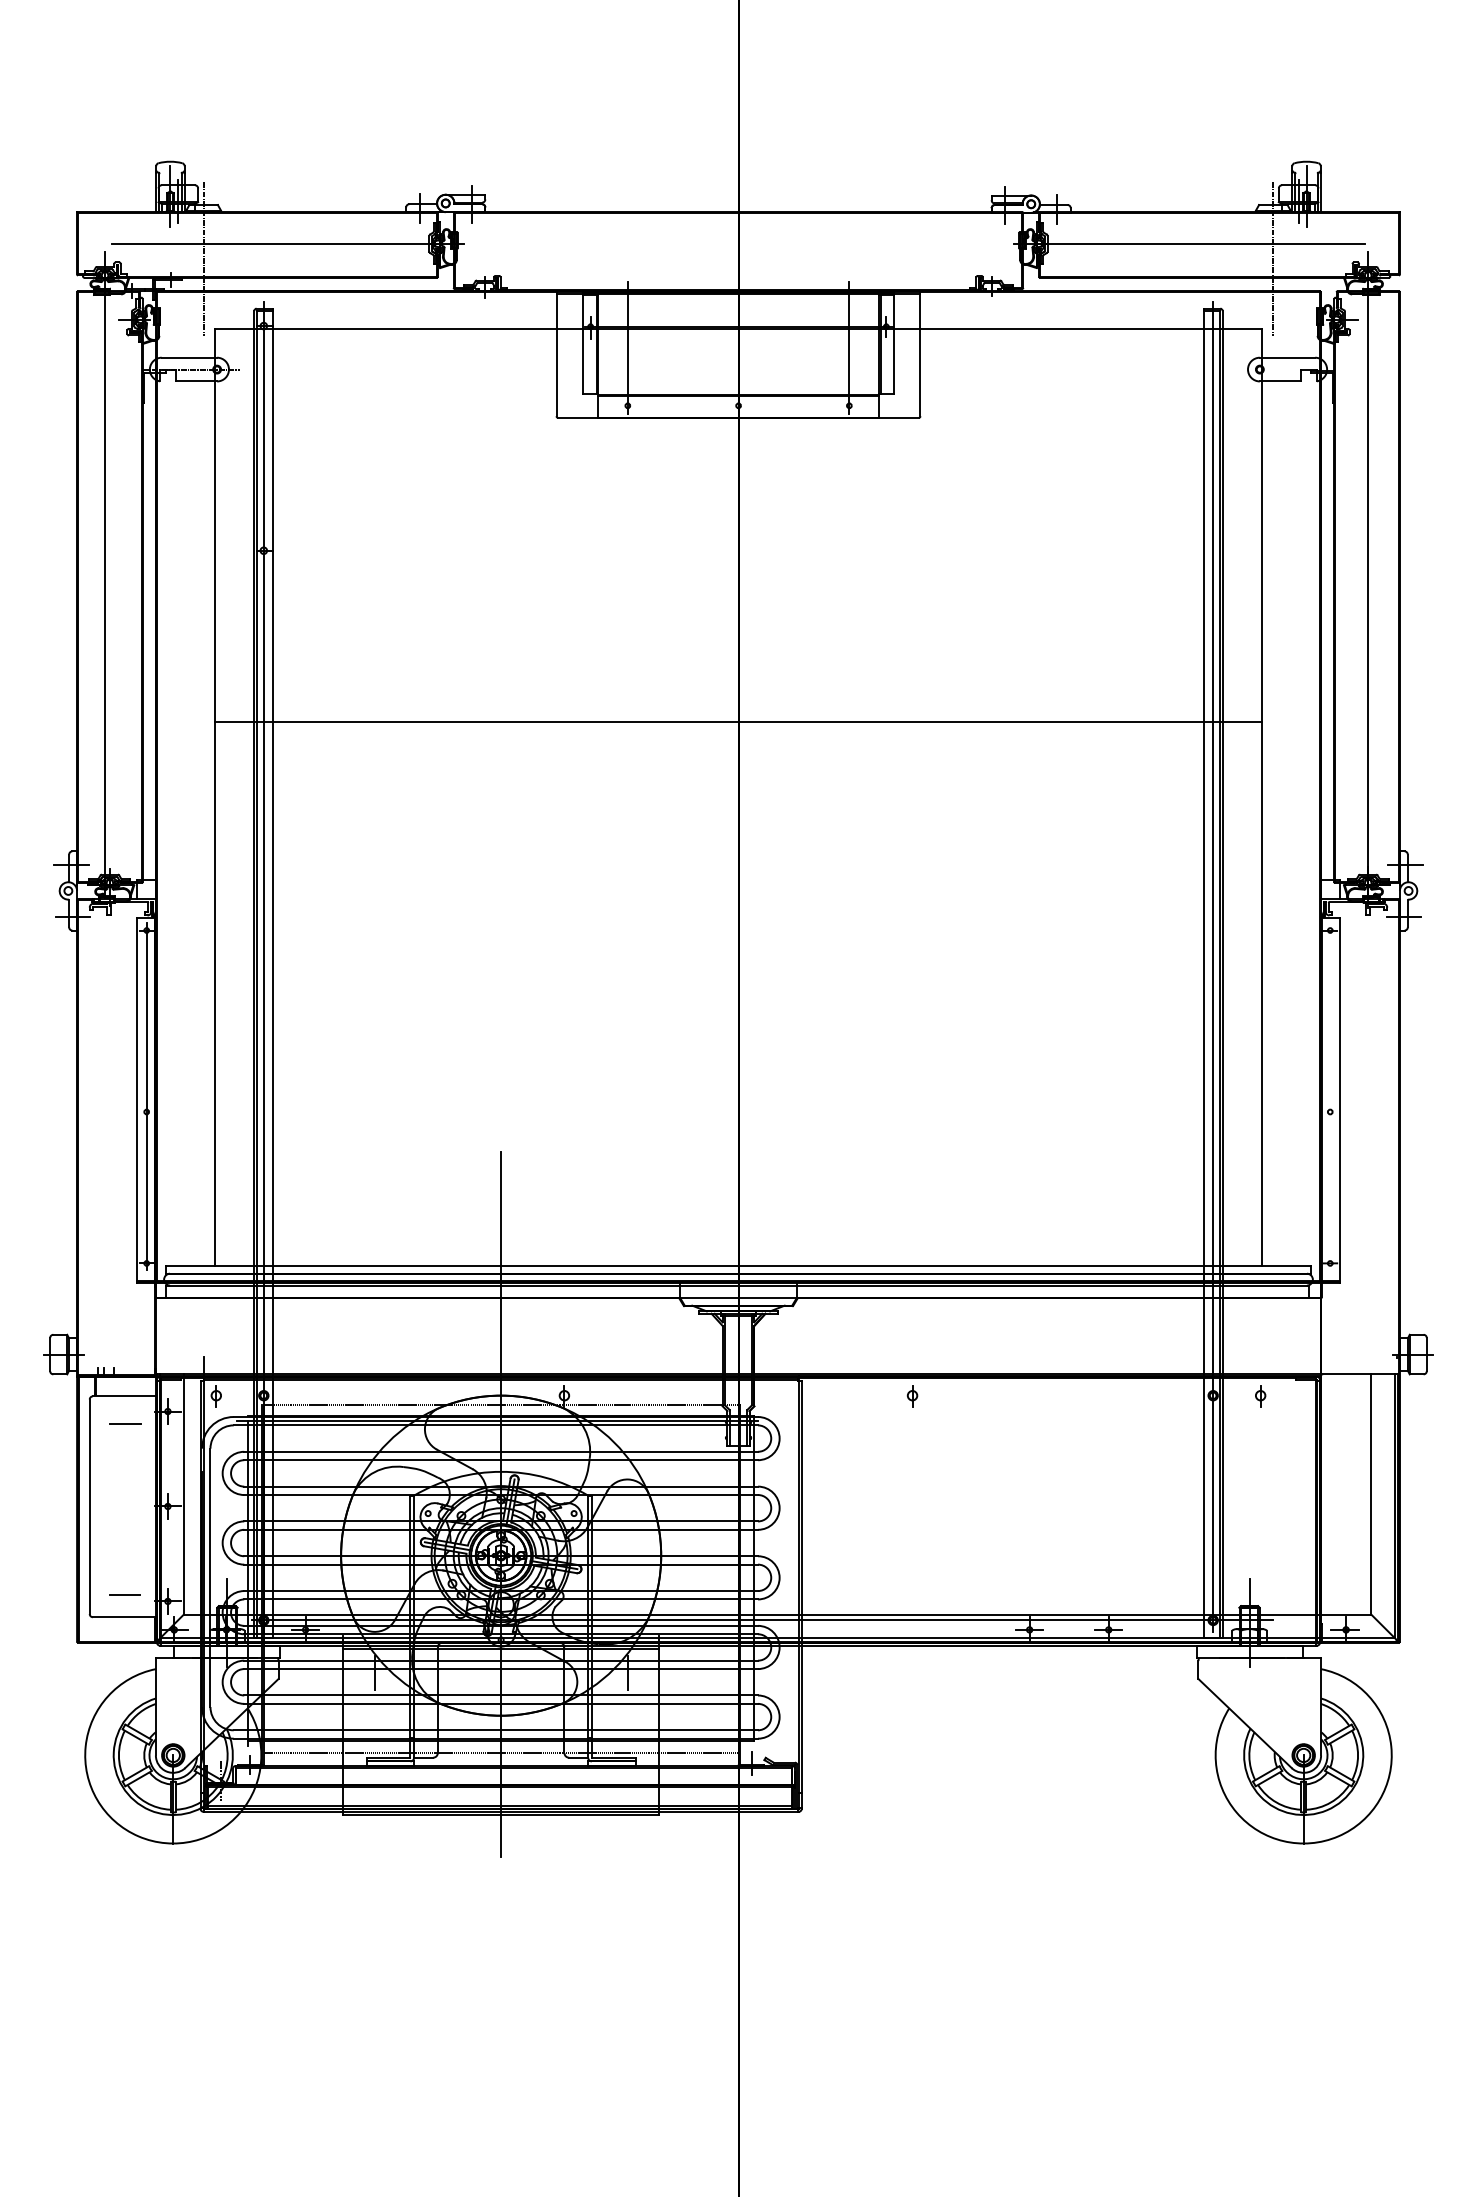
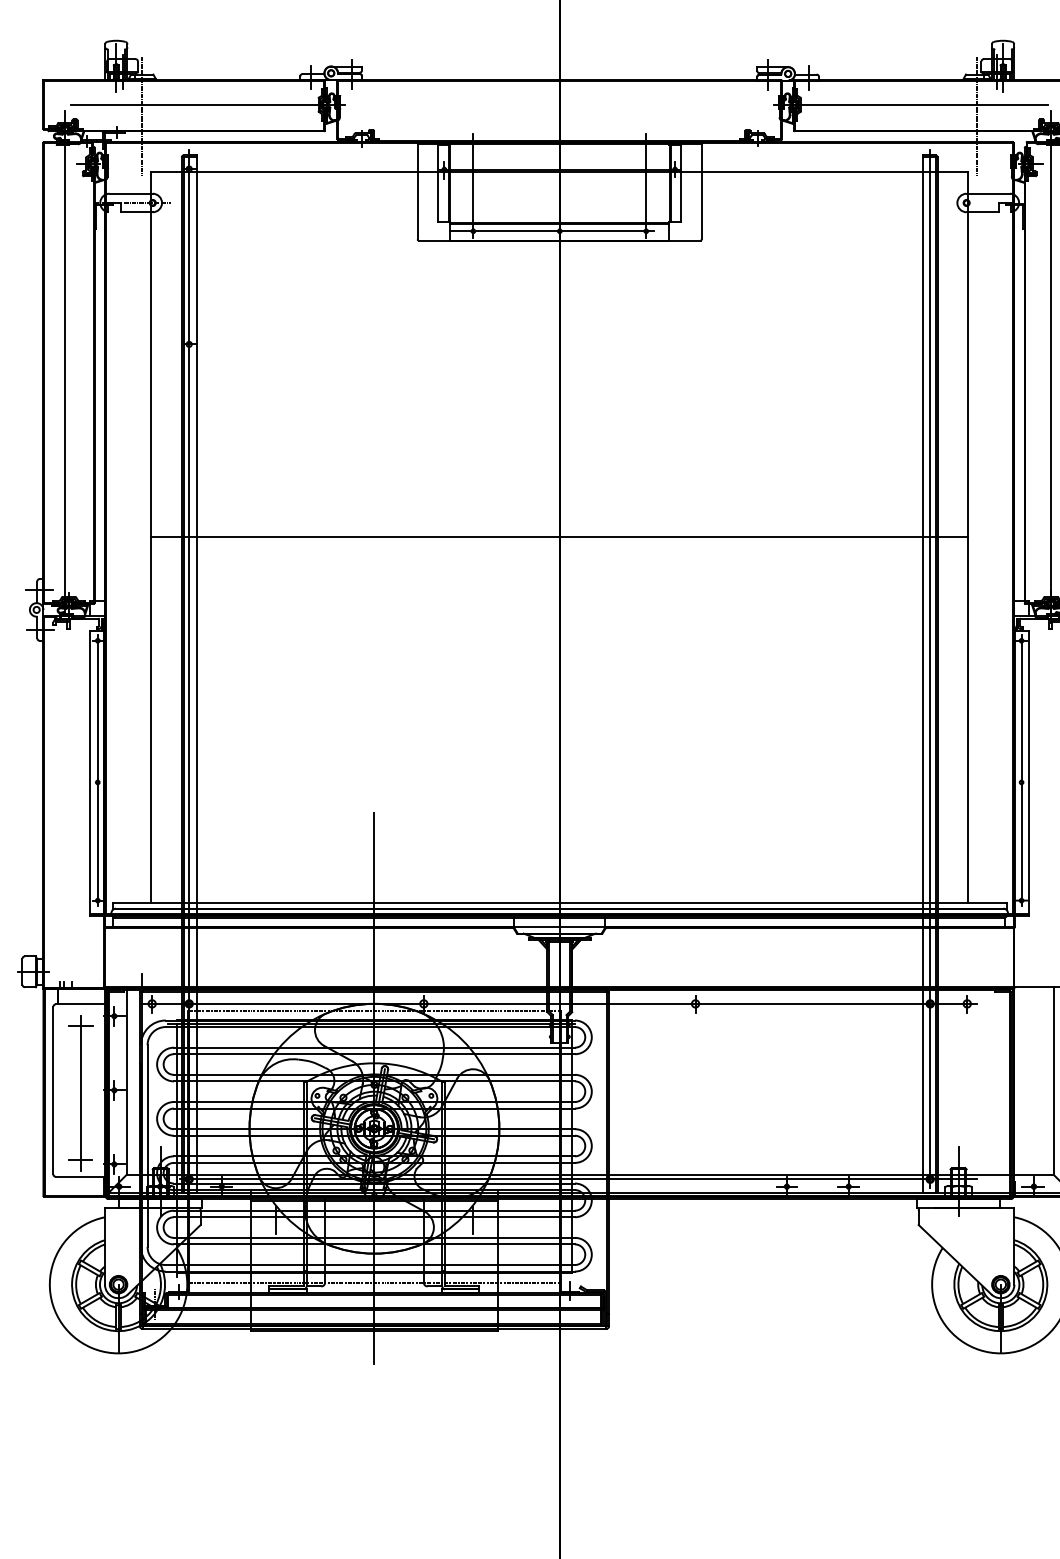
line: (728, 405) -> (551, 231), added
line: (738, 721) -> (559, 536), moved
line: (1330, 1096) -> (1021, 770), added
line: (737, 1395) -> (558, 1003), added
line: (124, 1510) -> (80, 1093), added

